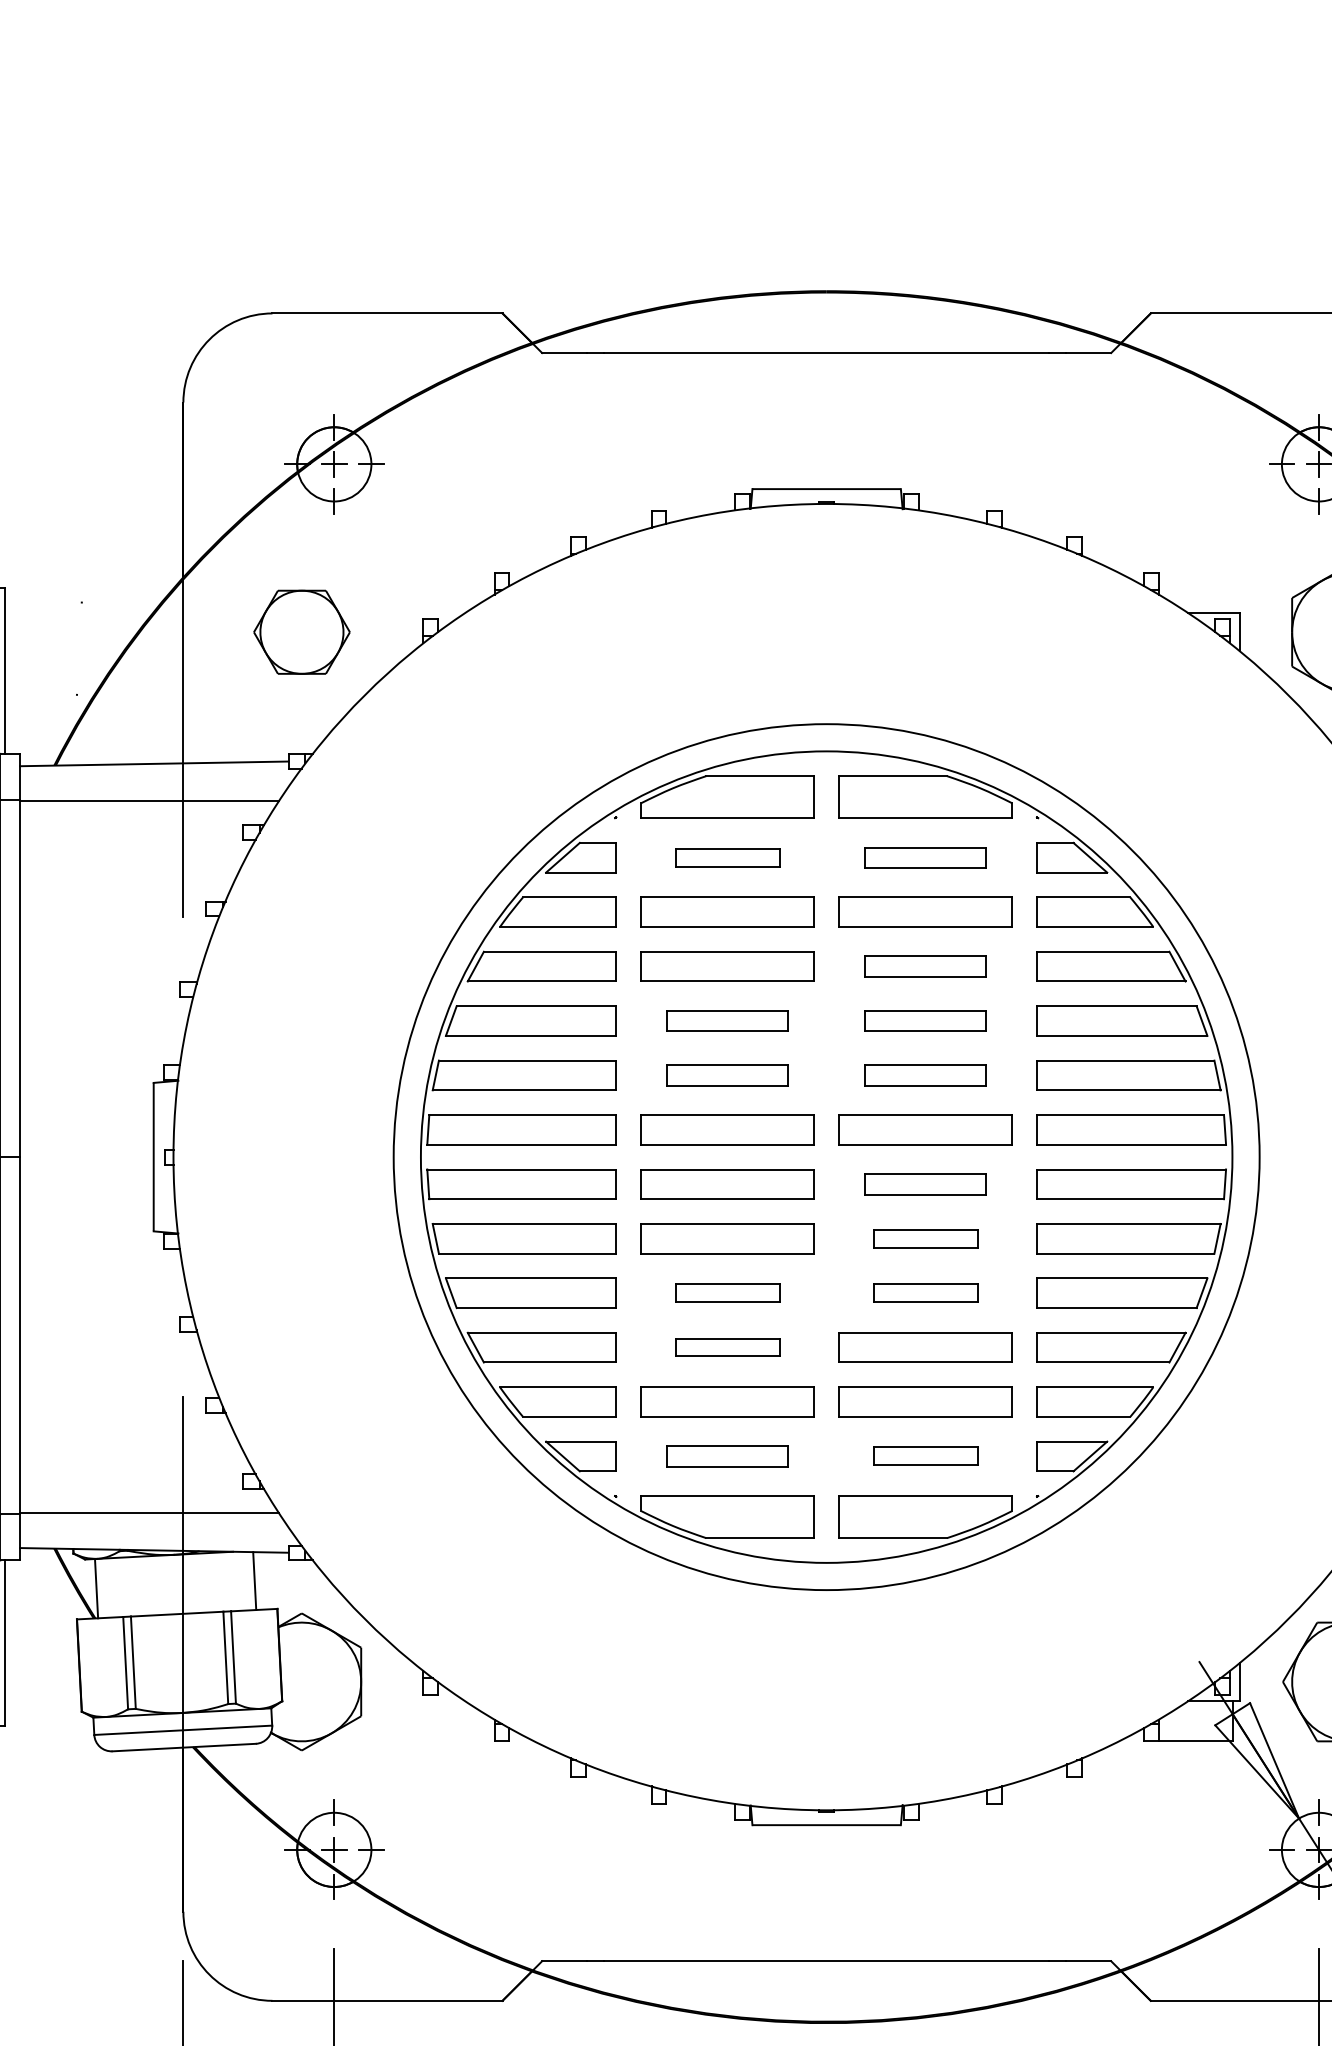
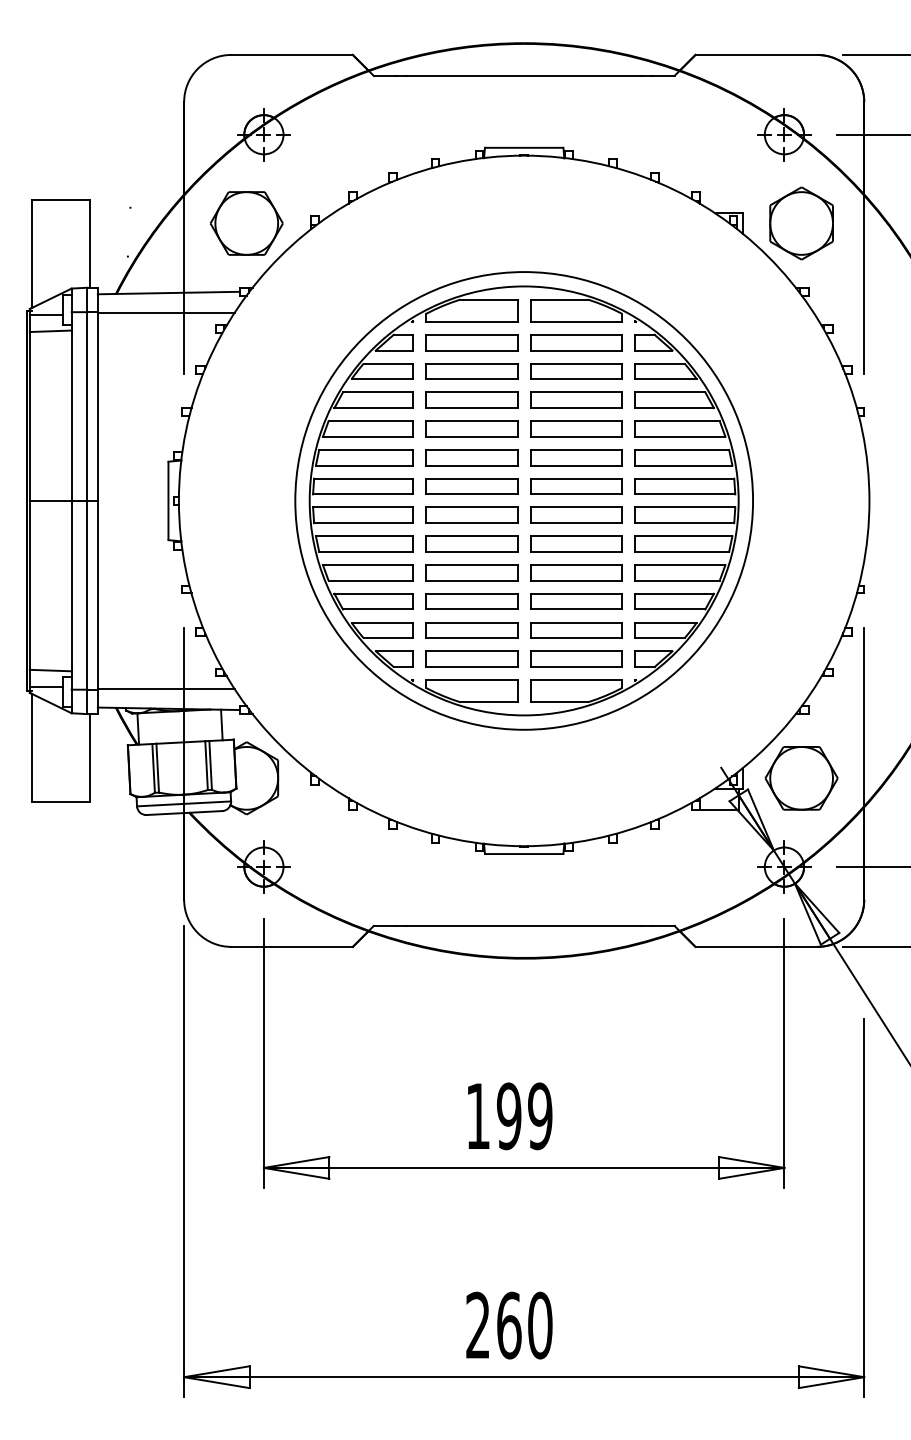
part: (301, 632) -> (246, 223), size x1.43
part: (726, 857) -> (471, 342), size x1.67
part: (925, 857) -> (576, 342), size x1.43
part: (925, 965) -> (576, 399), size x1.43
part: (726, 1020) -> (471, 428), size x1.43
part: (925, 1020) -> (576, 428), size x1.43
part: (726, 1074) -> (471, 457), size x1.43
part: (925, 1074) -> (576, 457), size x1.43
part: (925, 1182) -> (576, 514), size x1.43
part: (925, 1237) -> (576, 543), size x1.67
part: (726, 1292) -> (471, 572), size x1.67
part: (925, 1292) -> (576, 572), size x1.67
part: (726, 1347) -> (471, 601), size x1.67
part: (726, 1455) -> (471, 658), size x1.43
part: (925, 1455) -> (576, 658), size x1.67

